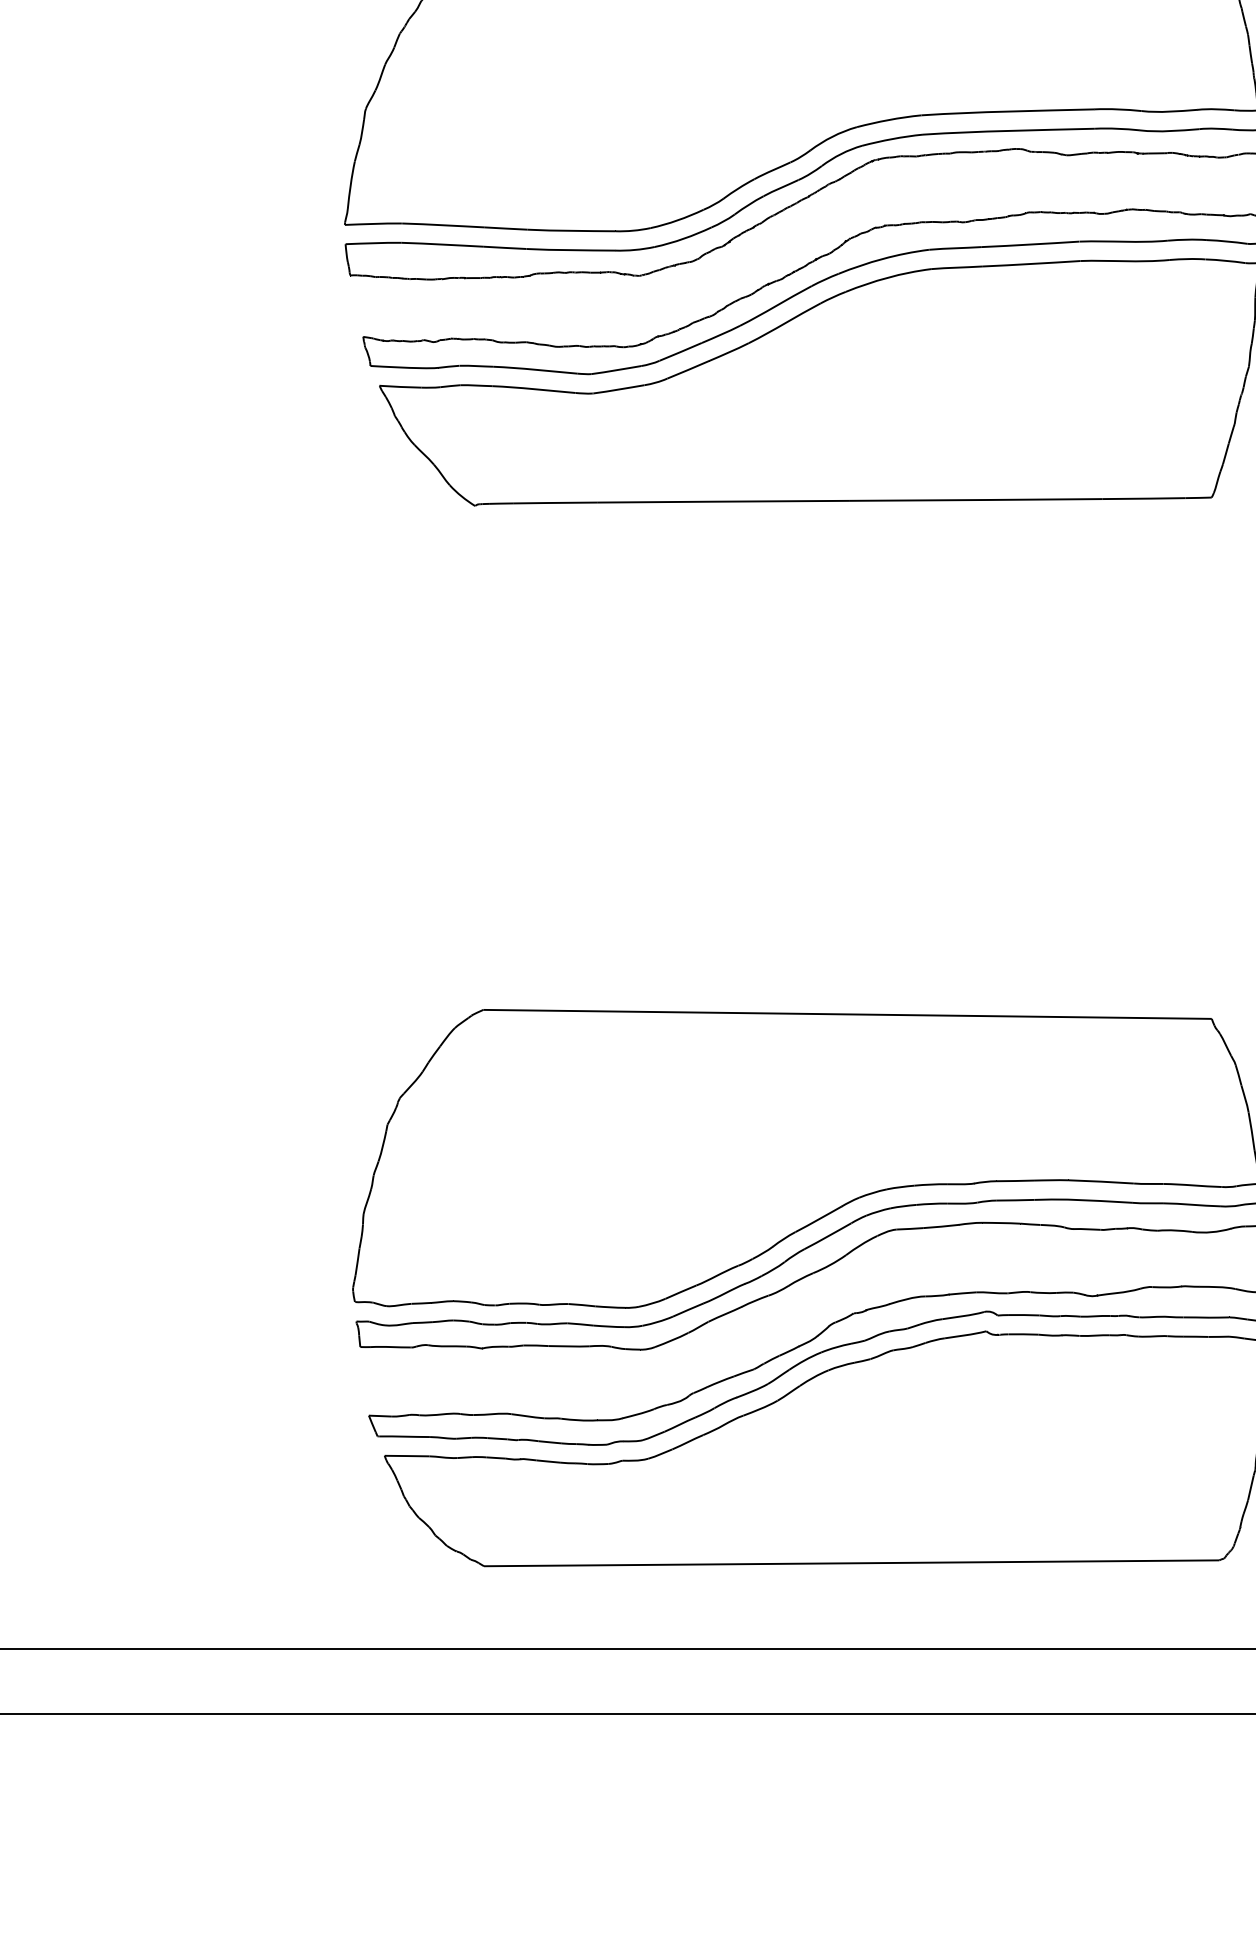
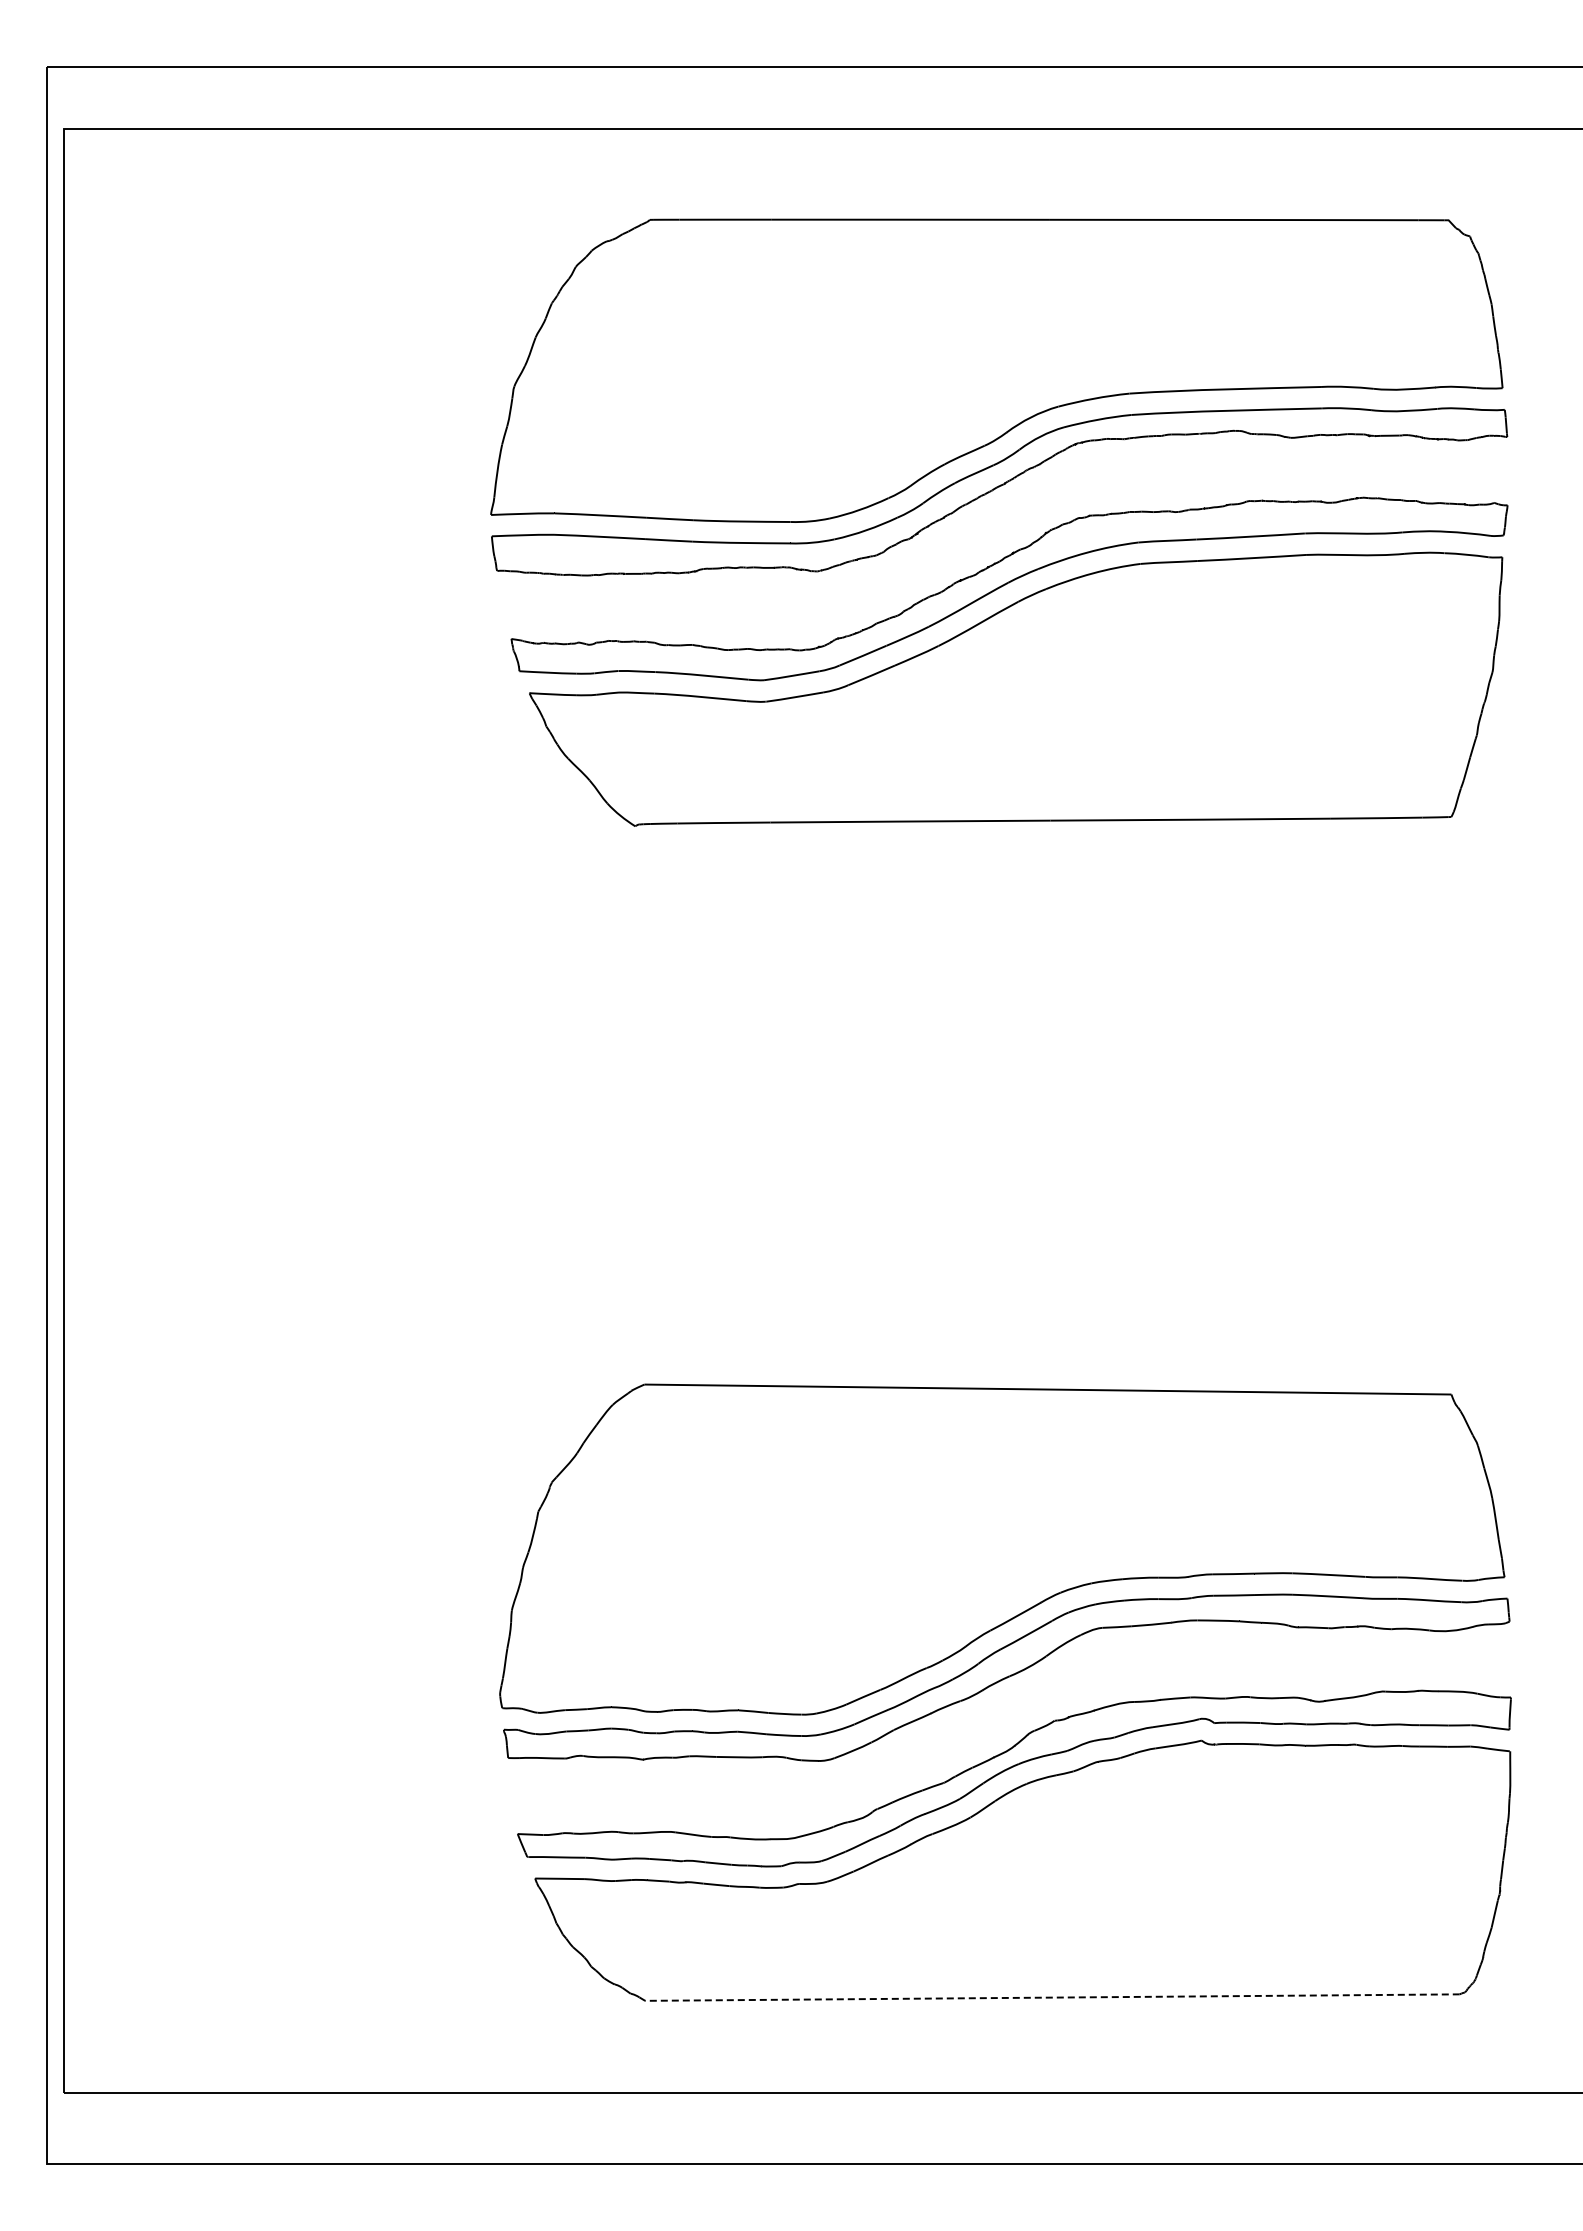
line: (851, 1563) -> (1052, 1997), solid -> dashed

